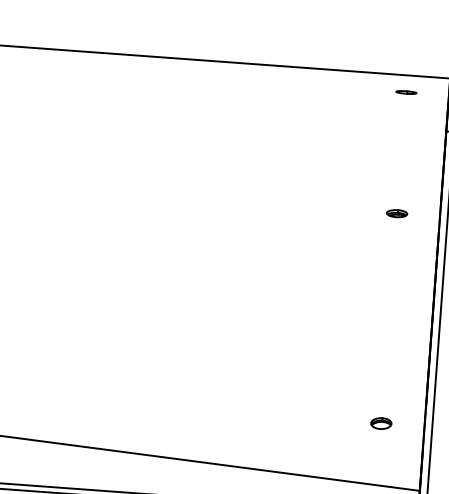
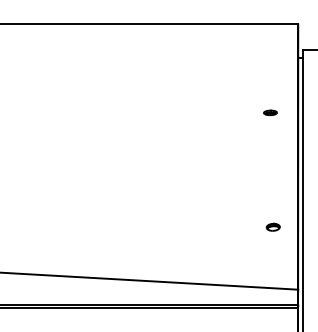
part: (405, 92) -> (270, 34), removed
part: (380, 422) -> (272, 226), moved

